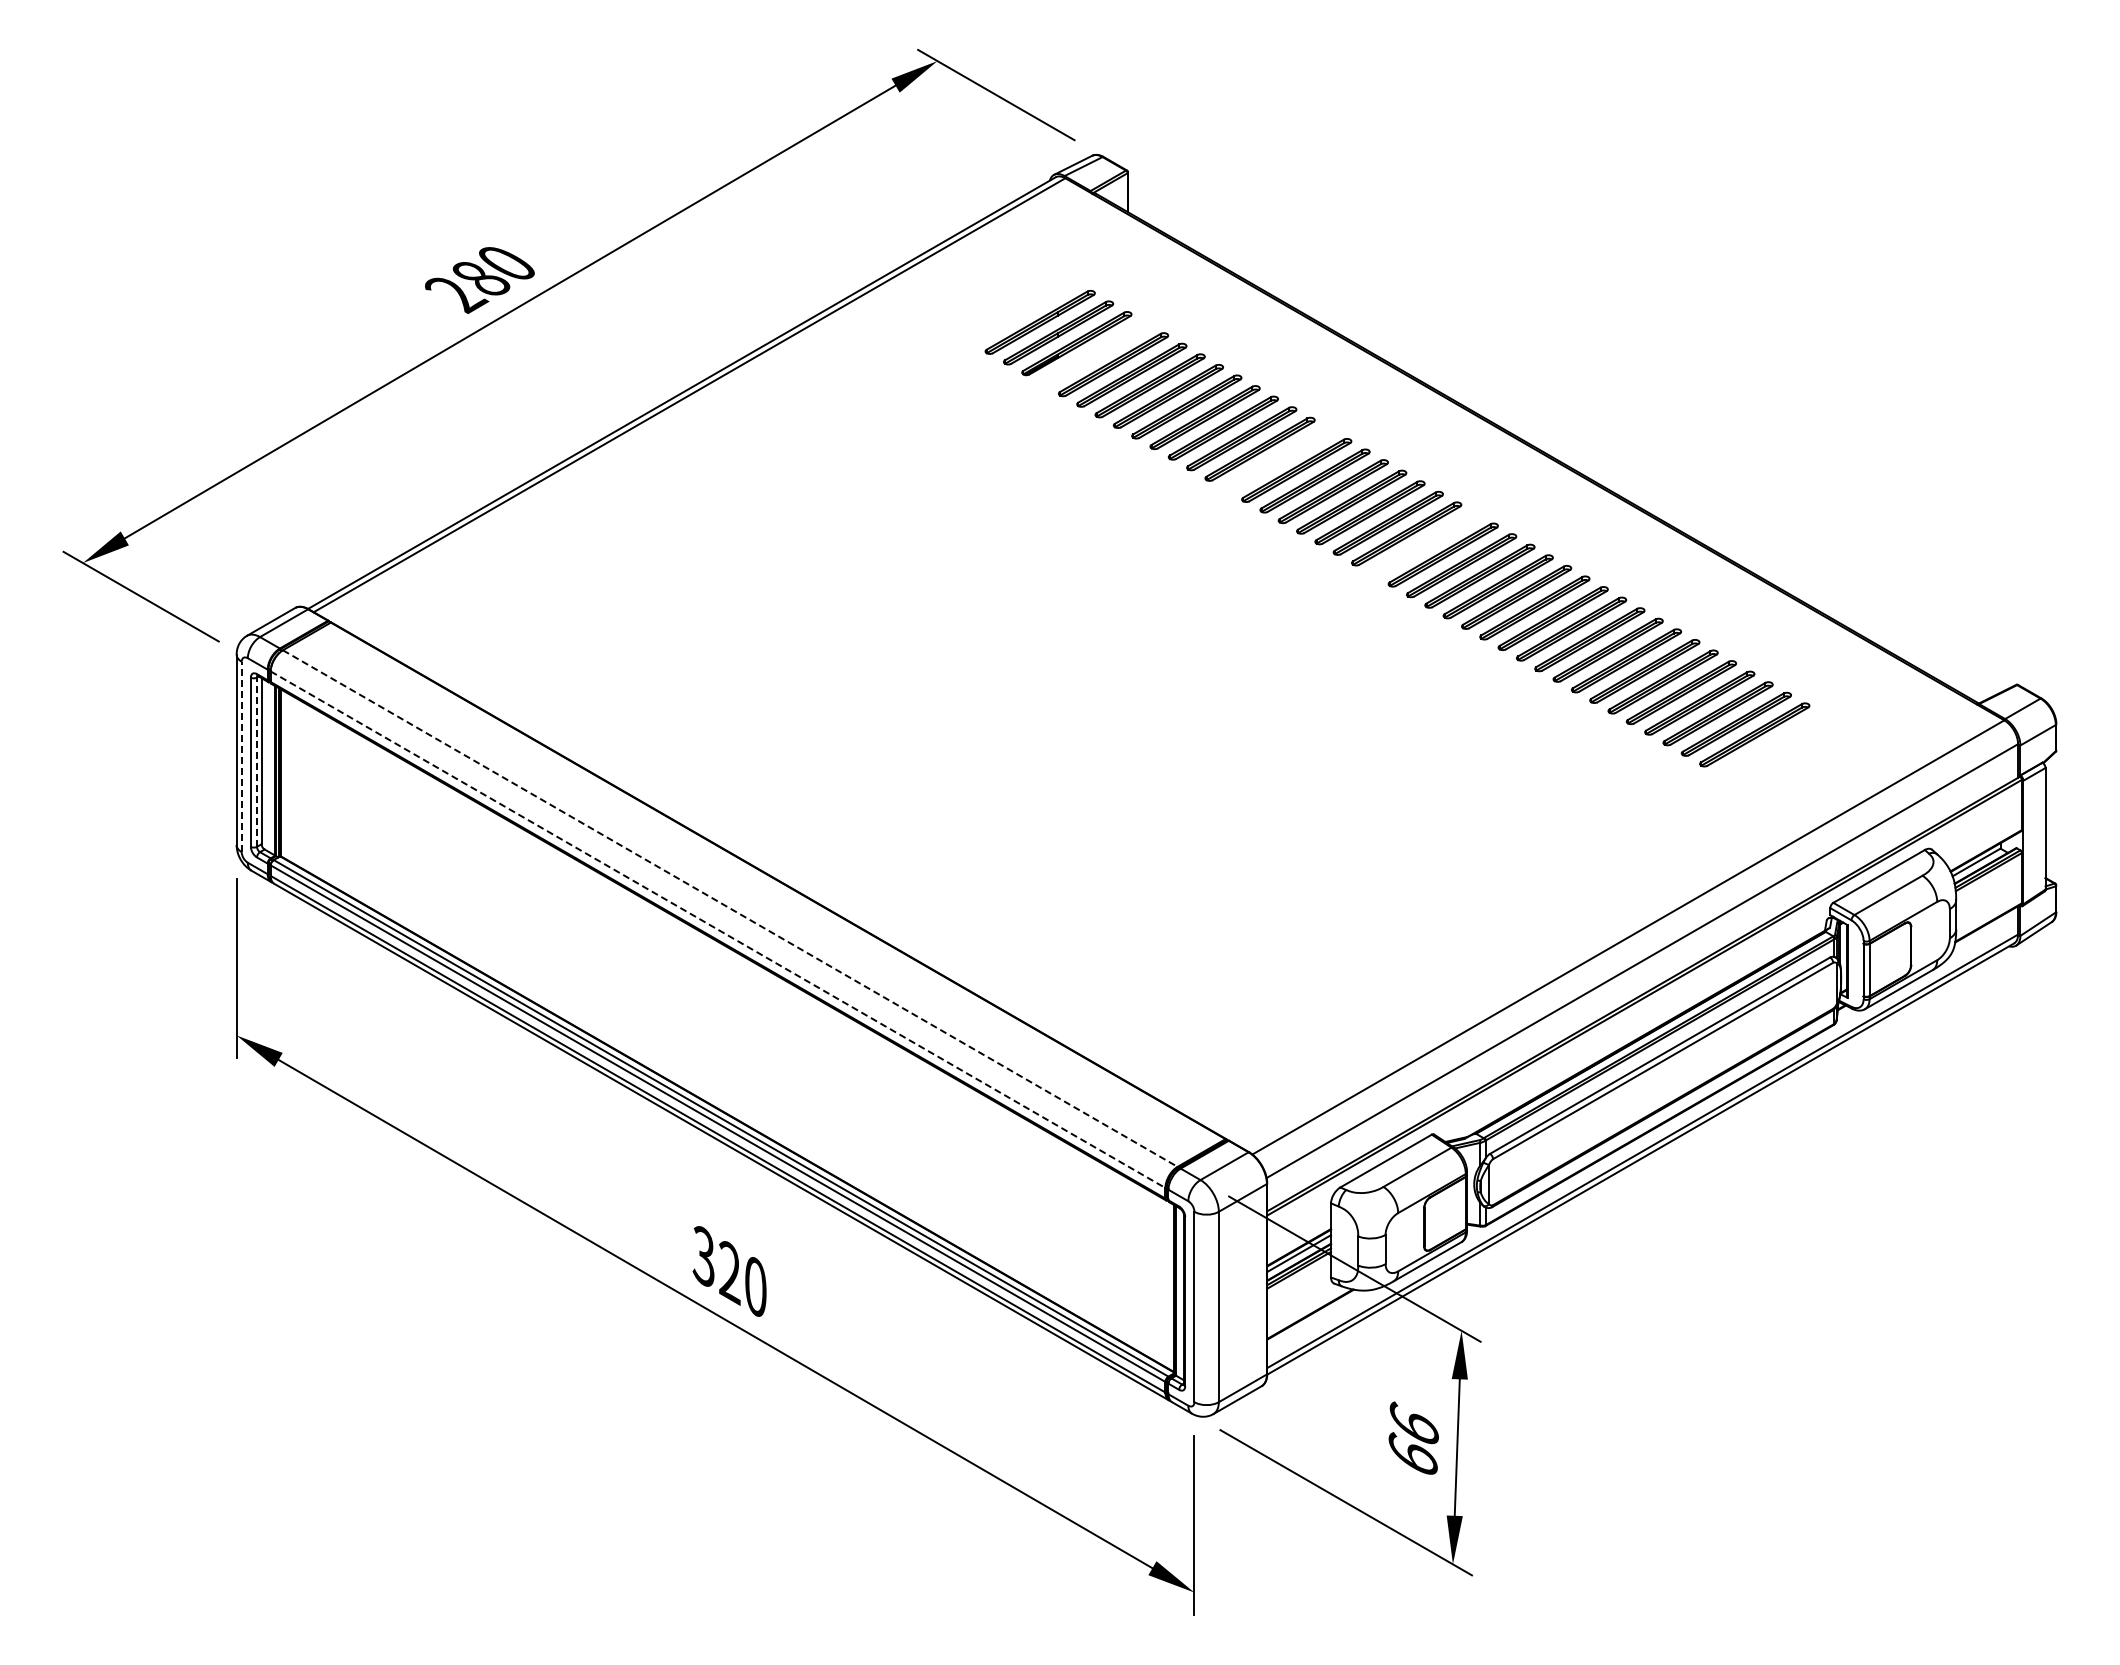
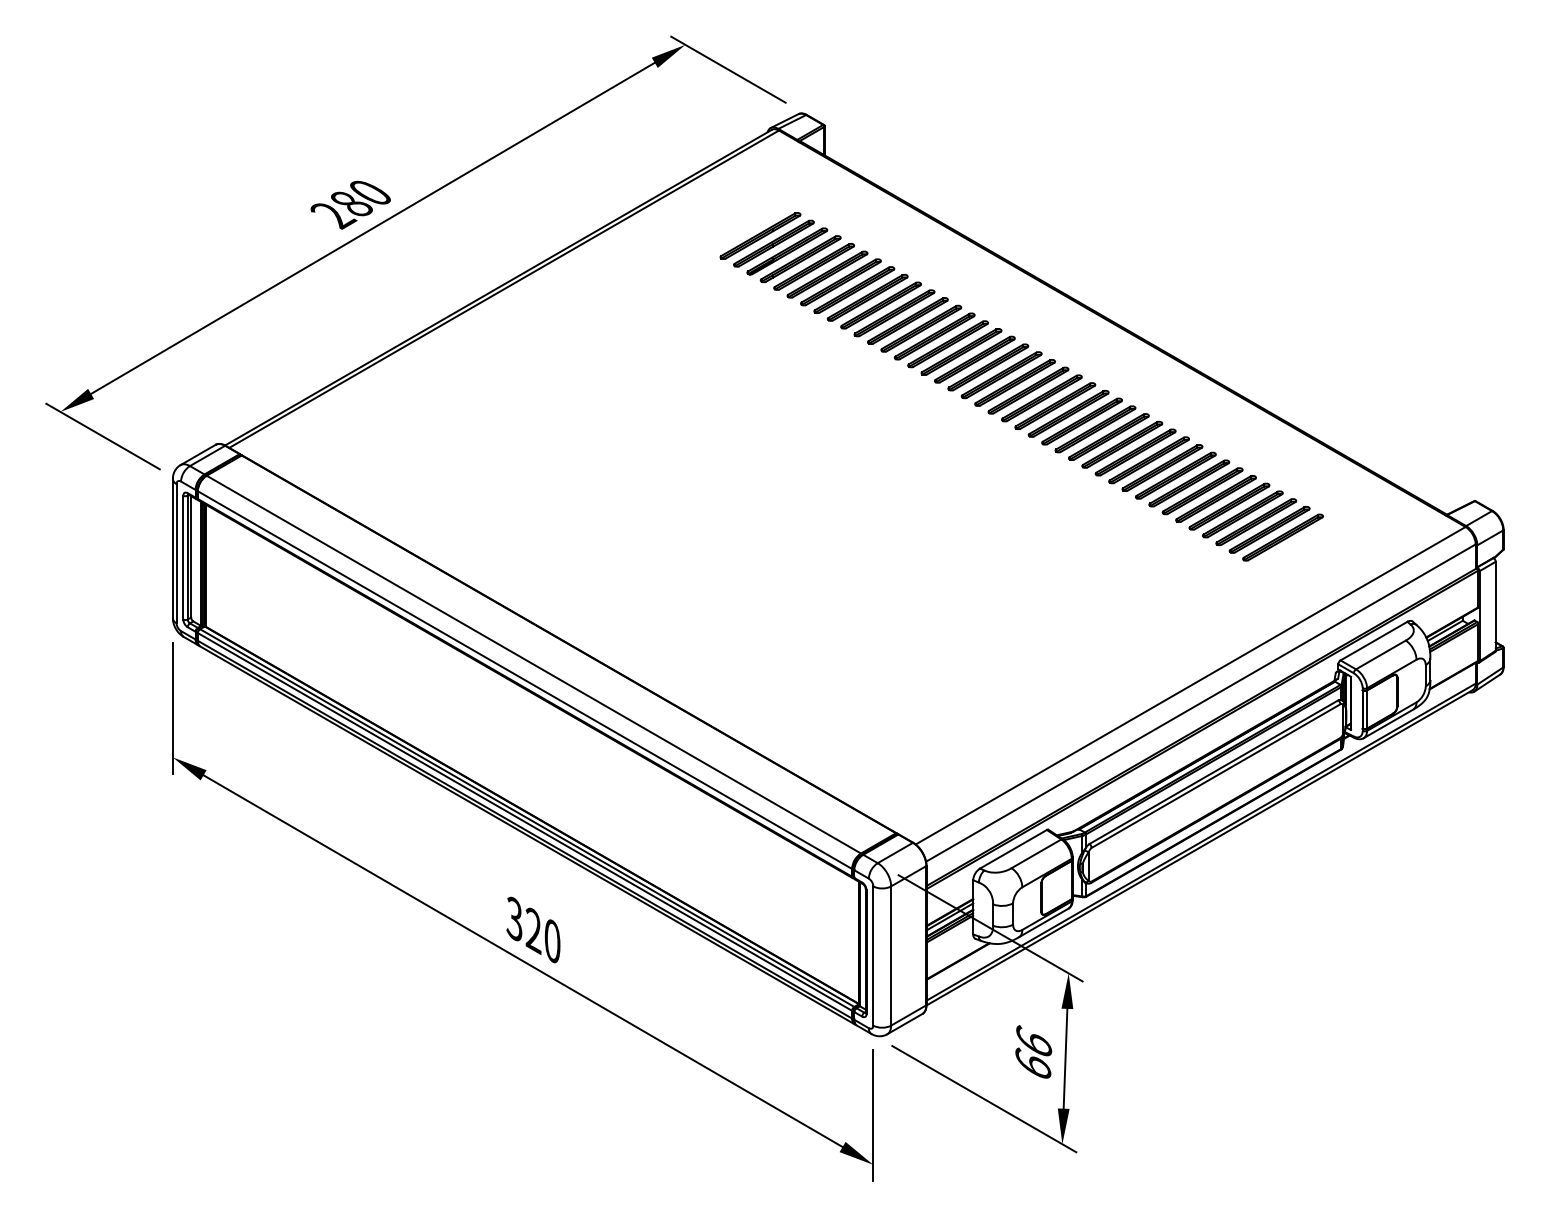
part: (1094, 353) -> (800, 258), added
part: (1277, 459) -> (934, 336), added
part: (1424, 544) -> (1041, 398), added
line: (241, 756) -> (176, 553), dashed -> solid
line: (256, 762) -> (187, 557), dashed -> solid
line: (730, 908) -> (534, 664), dashed -> solid
line: (718, 929) -> (525, 679), dashed -> solid

